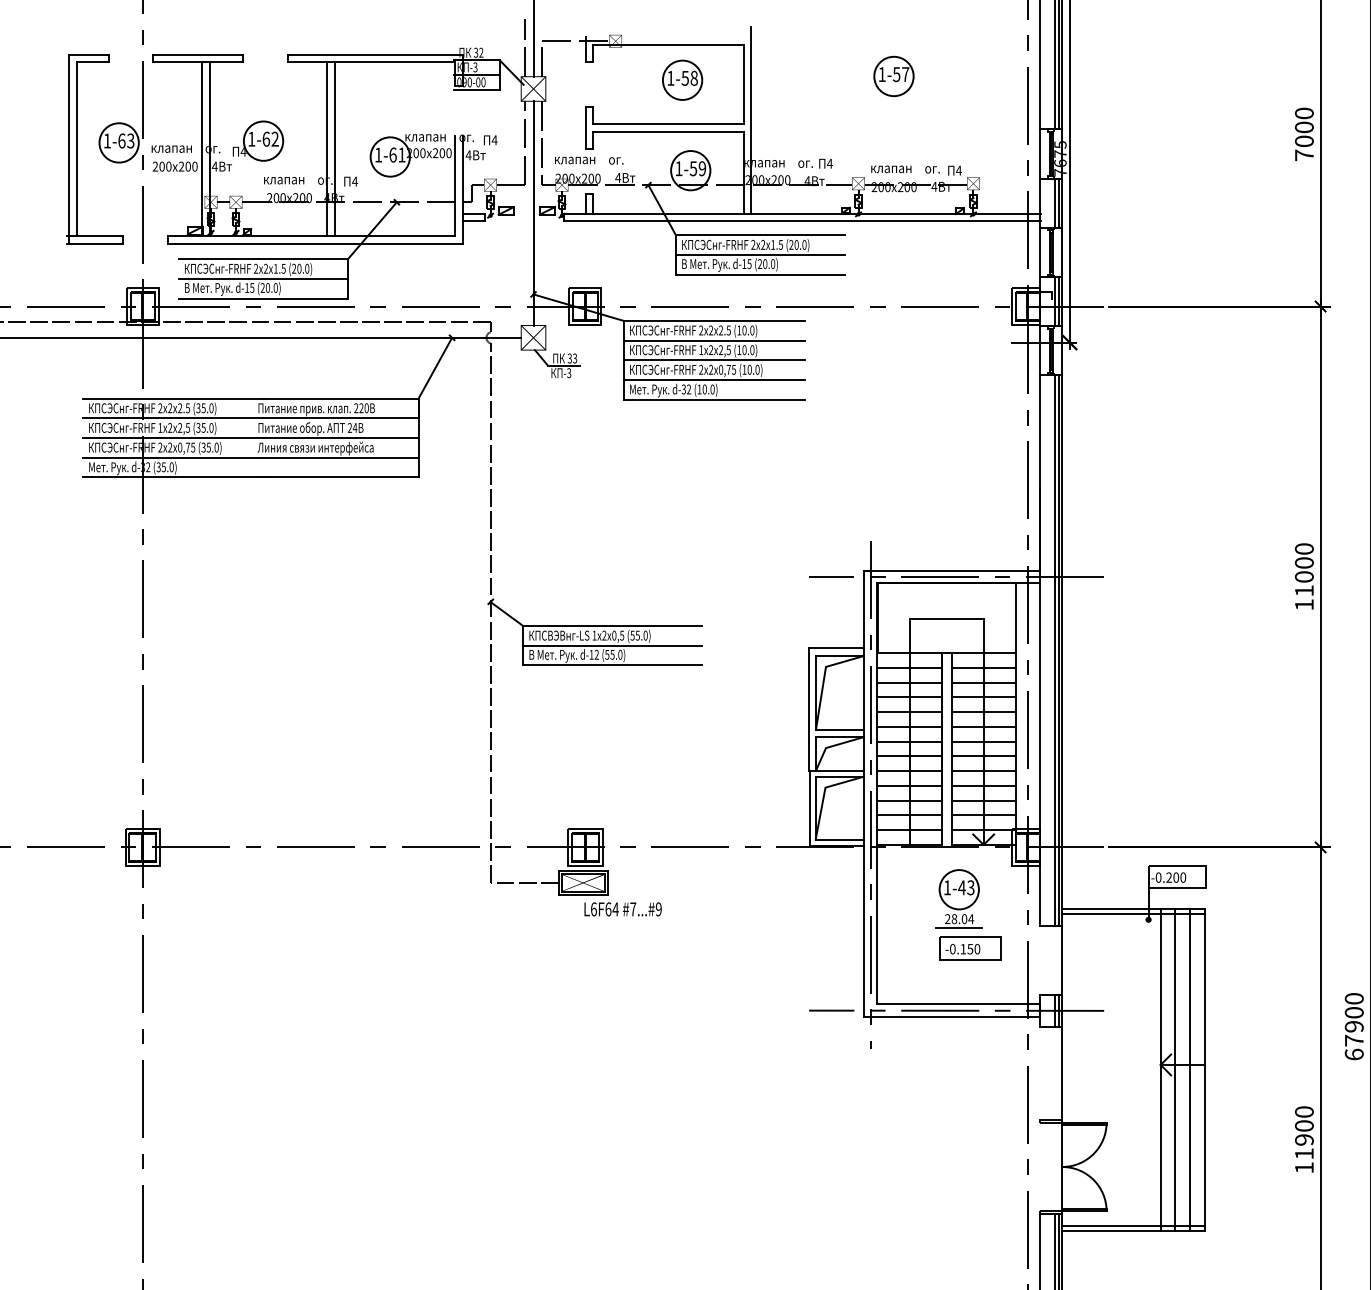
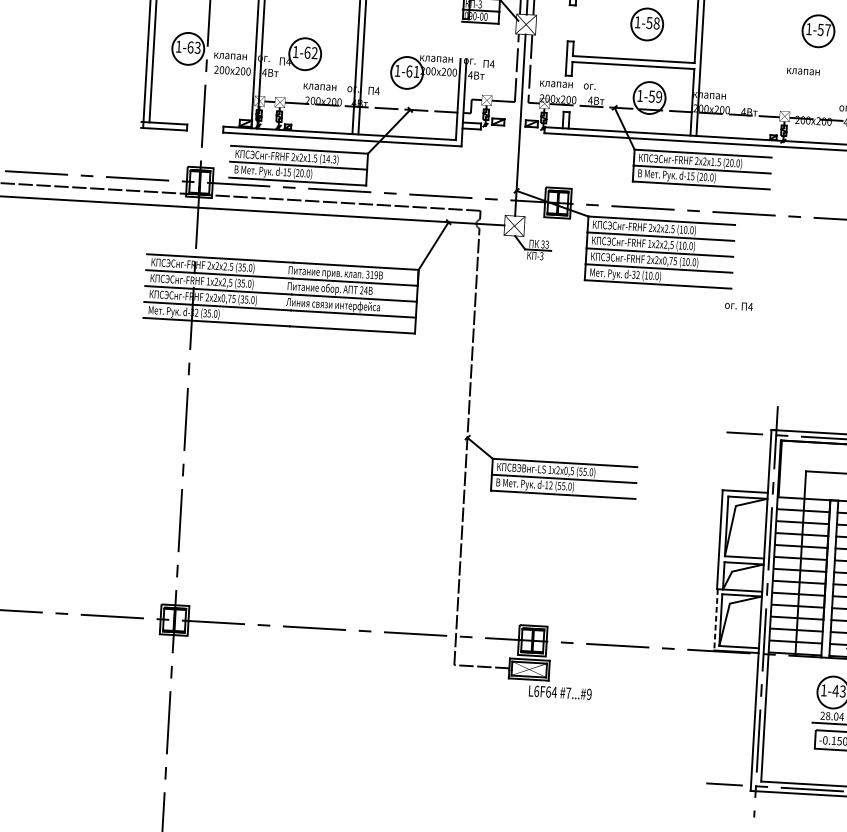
text: (815, 163) -> (738, 306), moved
text: (891, 169) -> (803, 71), moved
text: (300, 268) -> (329, 159), (20.0) -> (14.3)
text: (361, 408) -> (372, 275), 220 -> 319
line: (809, 808) -> (715, 619), solid -> dashed

